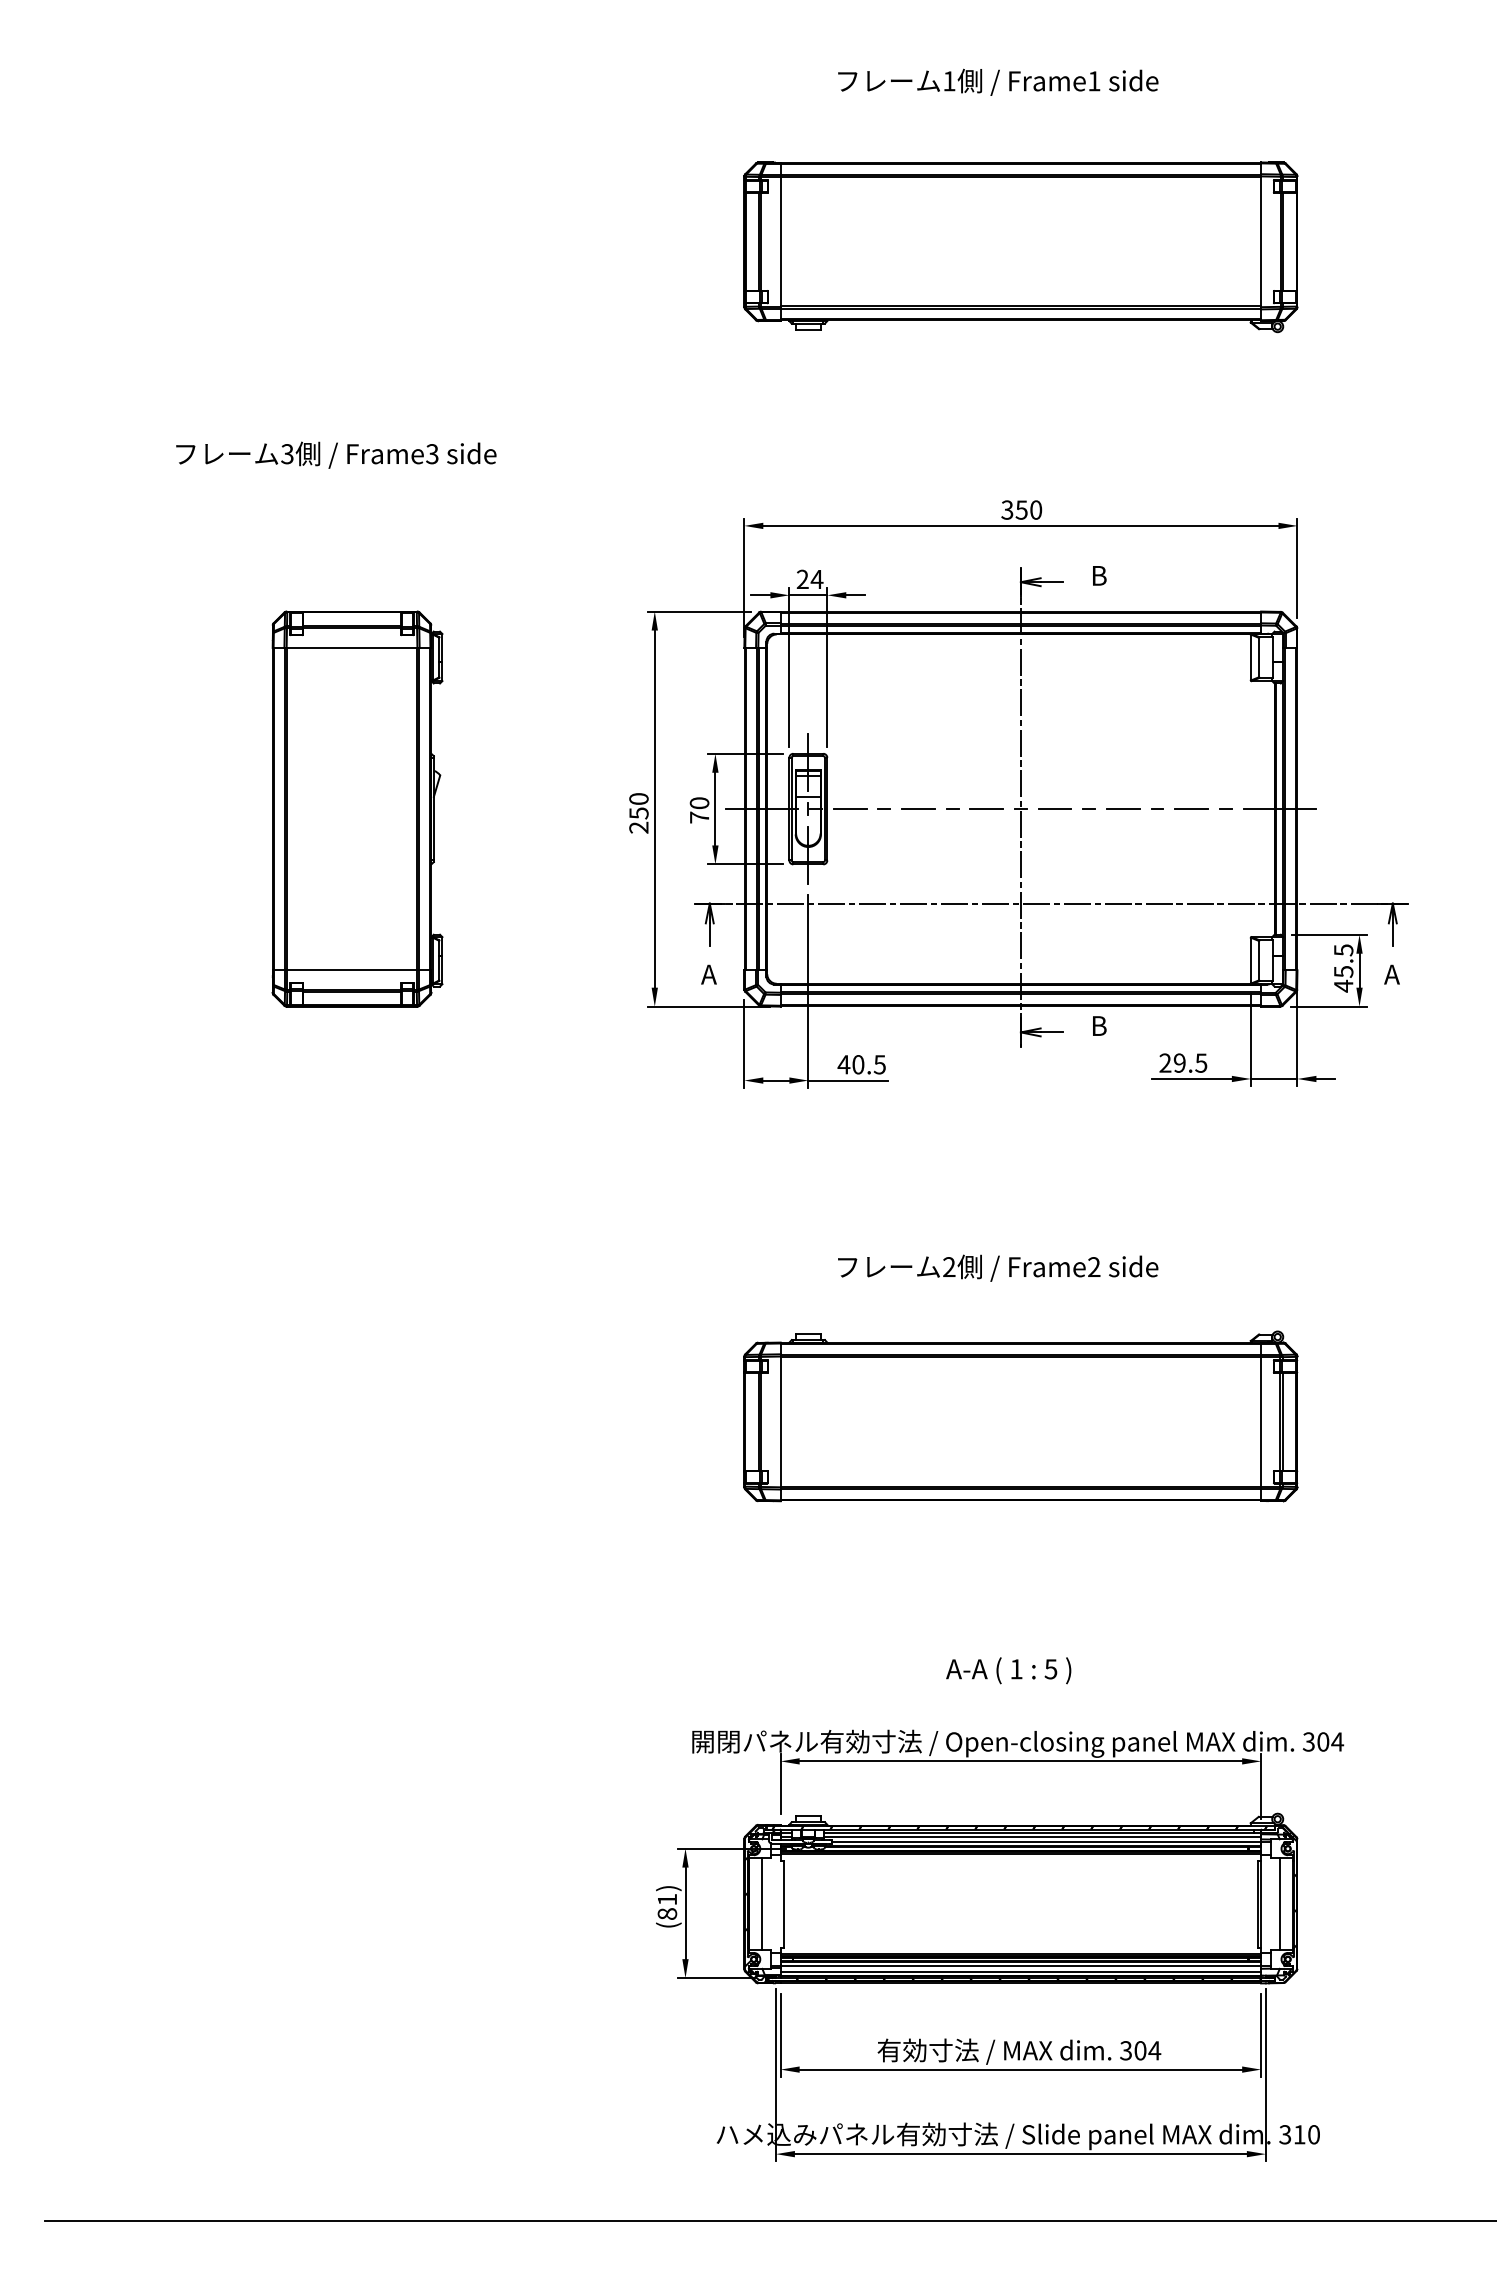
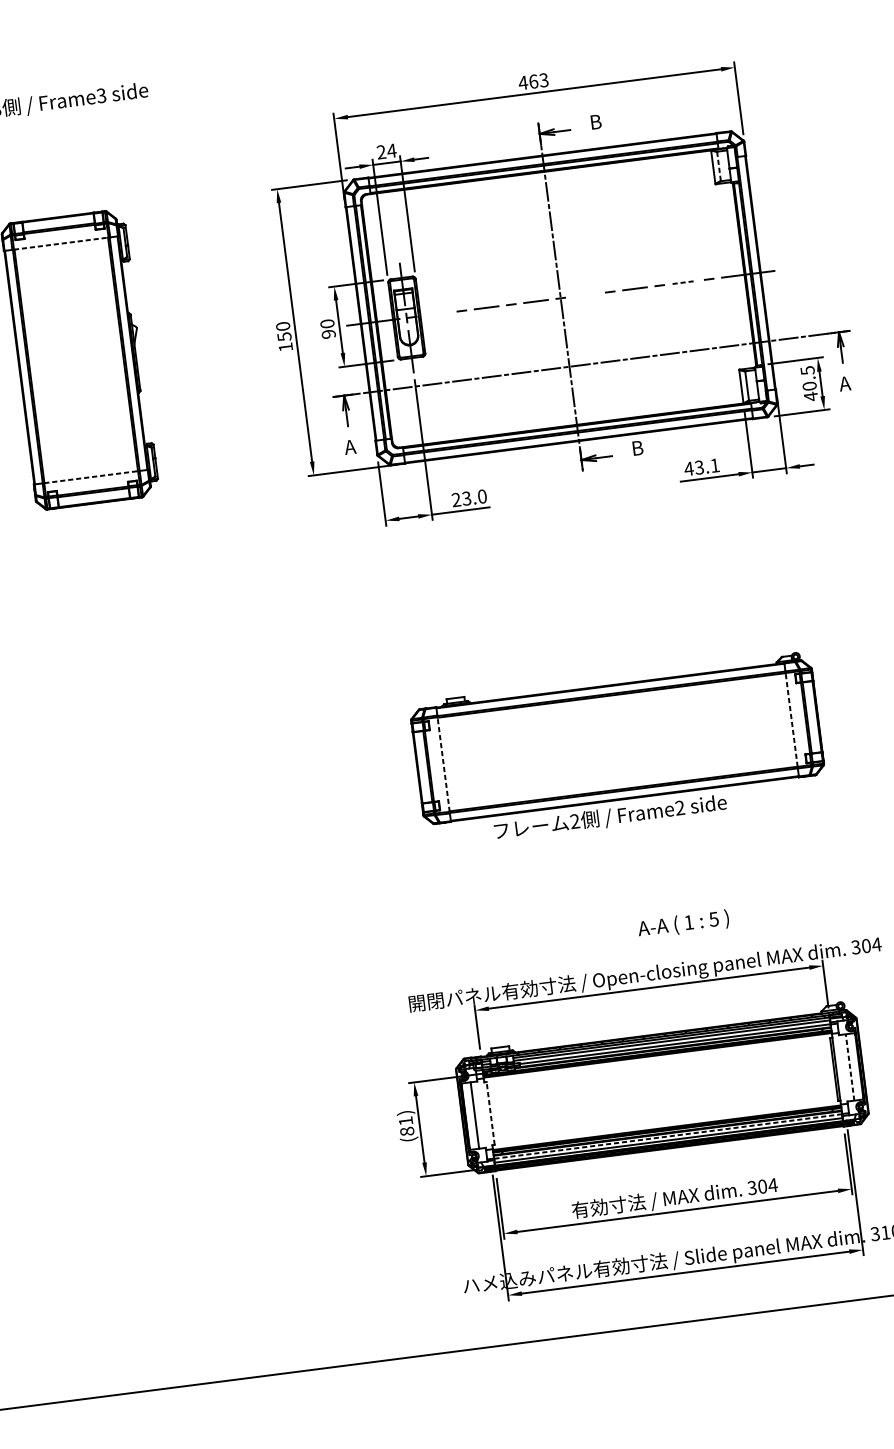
text: (1021, 509) -> (533, 81), 350 -> 463
line: (352, 647) -> (61, 243), solid -> dashed
line: (1258, 657) -> (718, 166), solid -> dashed
line: (849, 809) -> (436, 314), removed
line: (1054, 809) -> (585, 295), removed
line: (1192, 809) -> (685, 282), solid -> dashed
text: (699, 817) -> (328, 334), 70 -> 90
text: (638, 827) -> (285, 347), 250 -> 150
line: (352, 970) -> (91, 477), solid -> dashed
text: (1343, 971) -> (809, 386), 45.5 -> 40.5
text: (1182, 1062) -> (701, 466), 29.5 -> 43.1
text: (861, 1064) -> (469, 498), 40.5 -> 23.0
text: (998, 1267) -> (610, 817), moved
line: (780, 1421) -> (443, 764), solid -> dashed
line: (1261, 1421) -> (791, 719), solid -> dashed
text: (1008, 1670) -> (683, 924), moved
line: (783, 1903) -> (490, 1113), solid -> dashed
line: (1280, 1904) -> (850, 1067), solid -> dashed
line: (1020, 1966) -> (667, 1136), solid -> dashed

